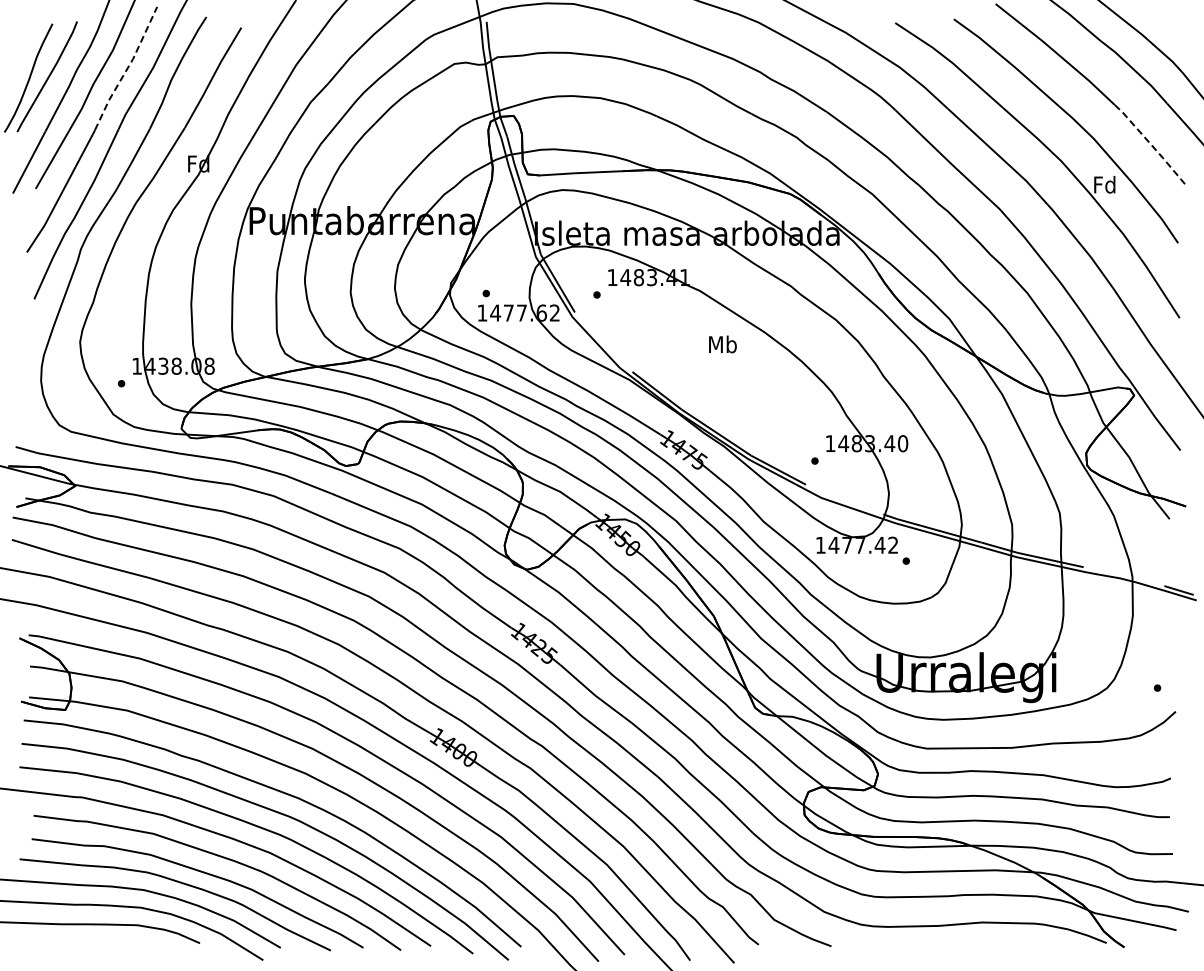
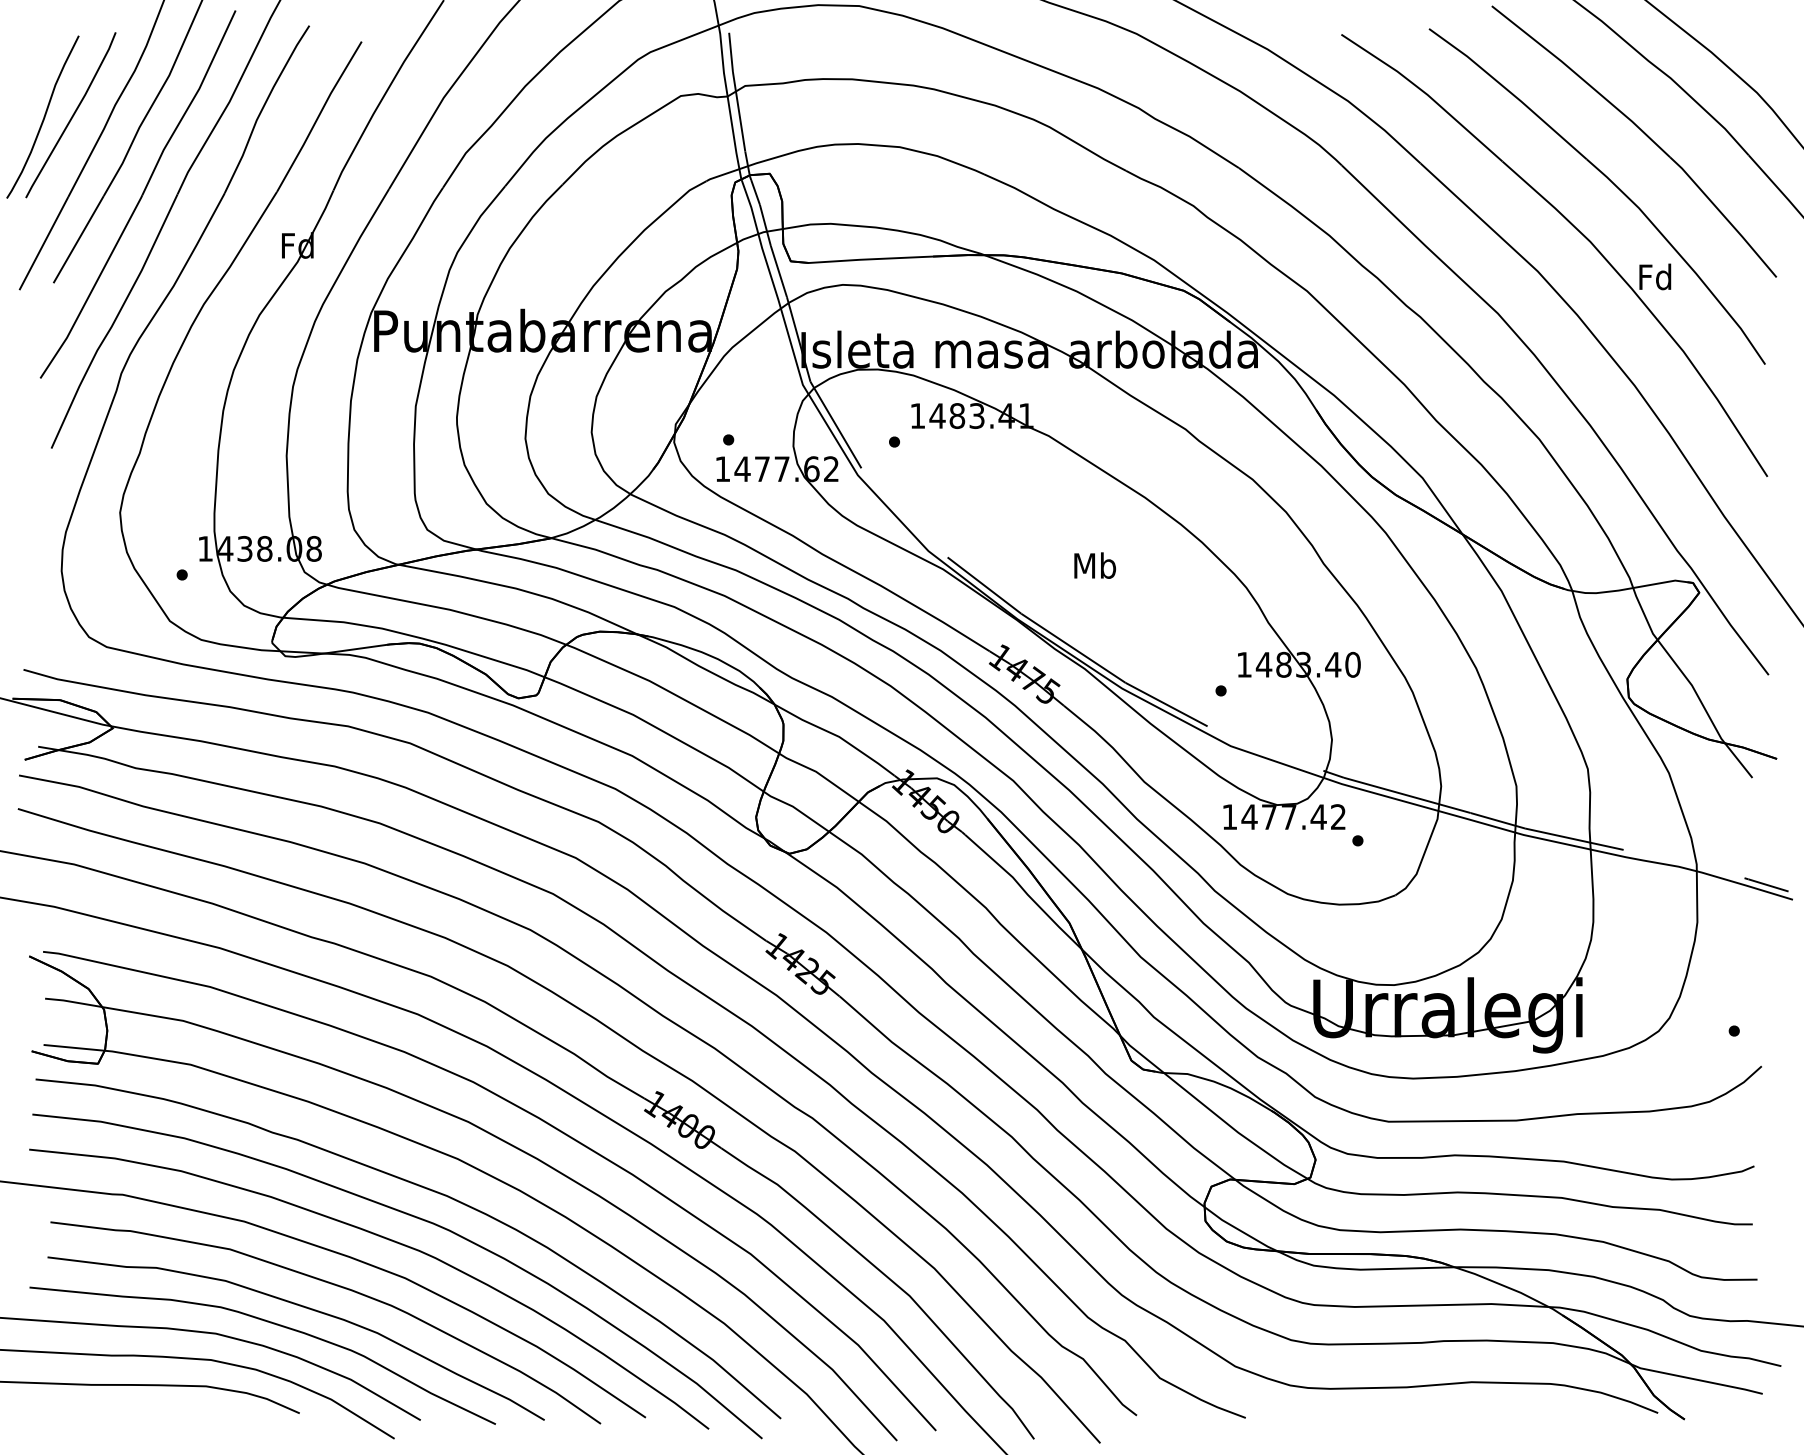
line: (127, 69) -> (191, 104), dashed -> solid
line: (1151, 144) -> (1725, 216), dashed -> solid
text: (722, 344) -> (1094, 565), moved

